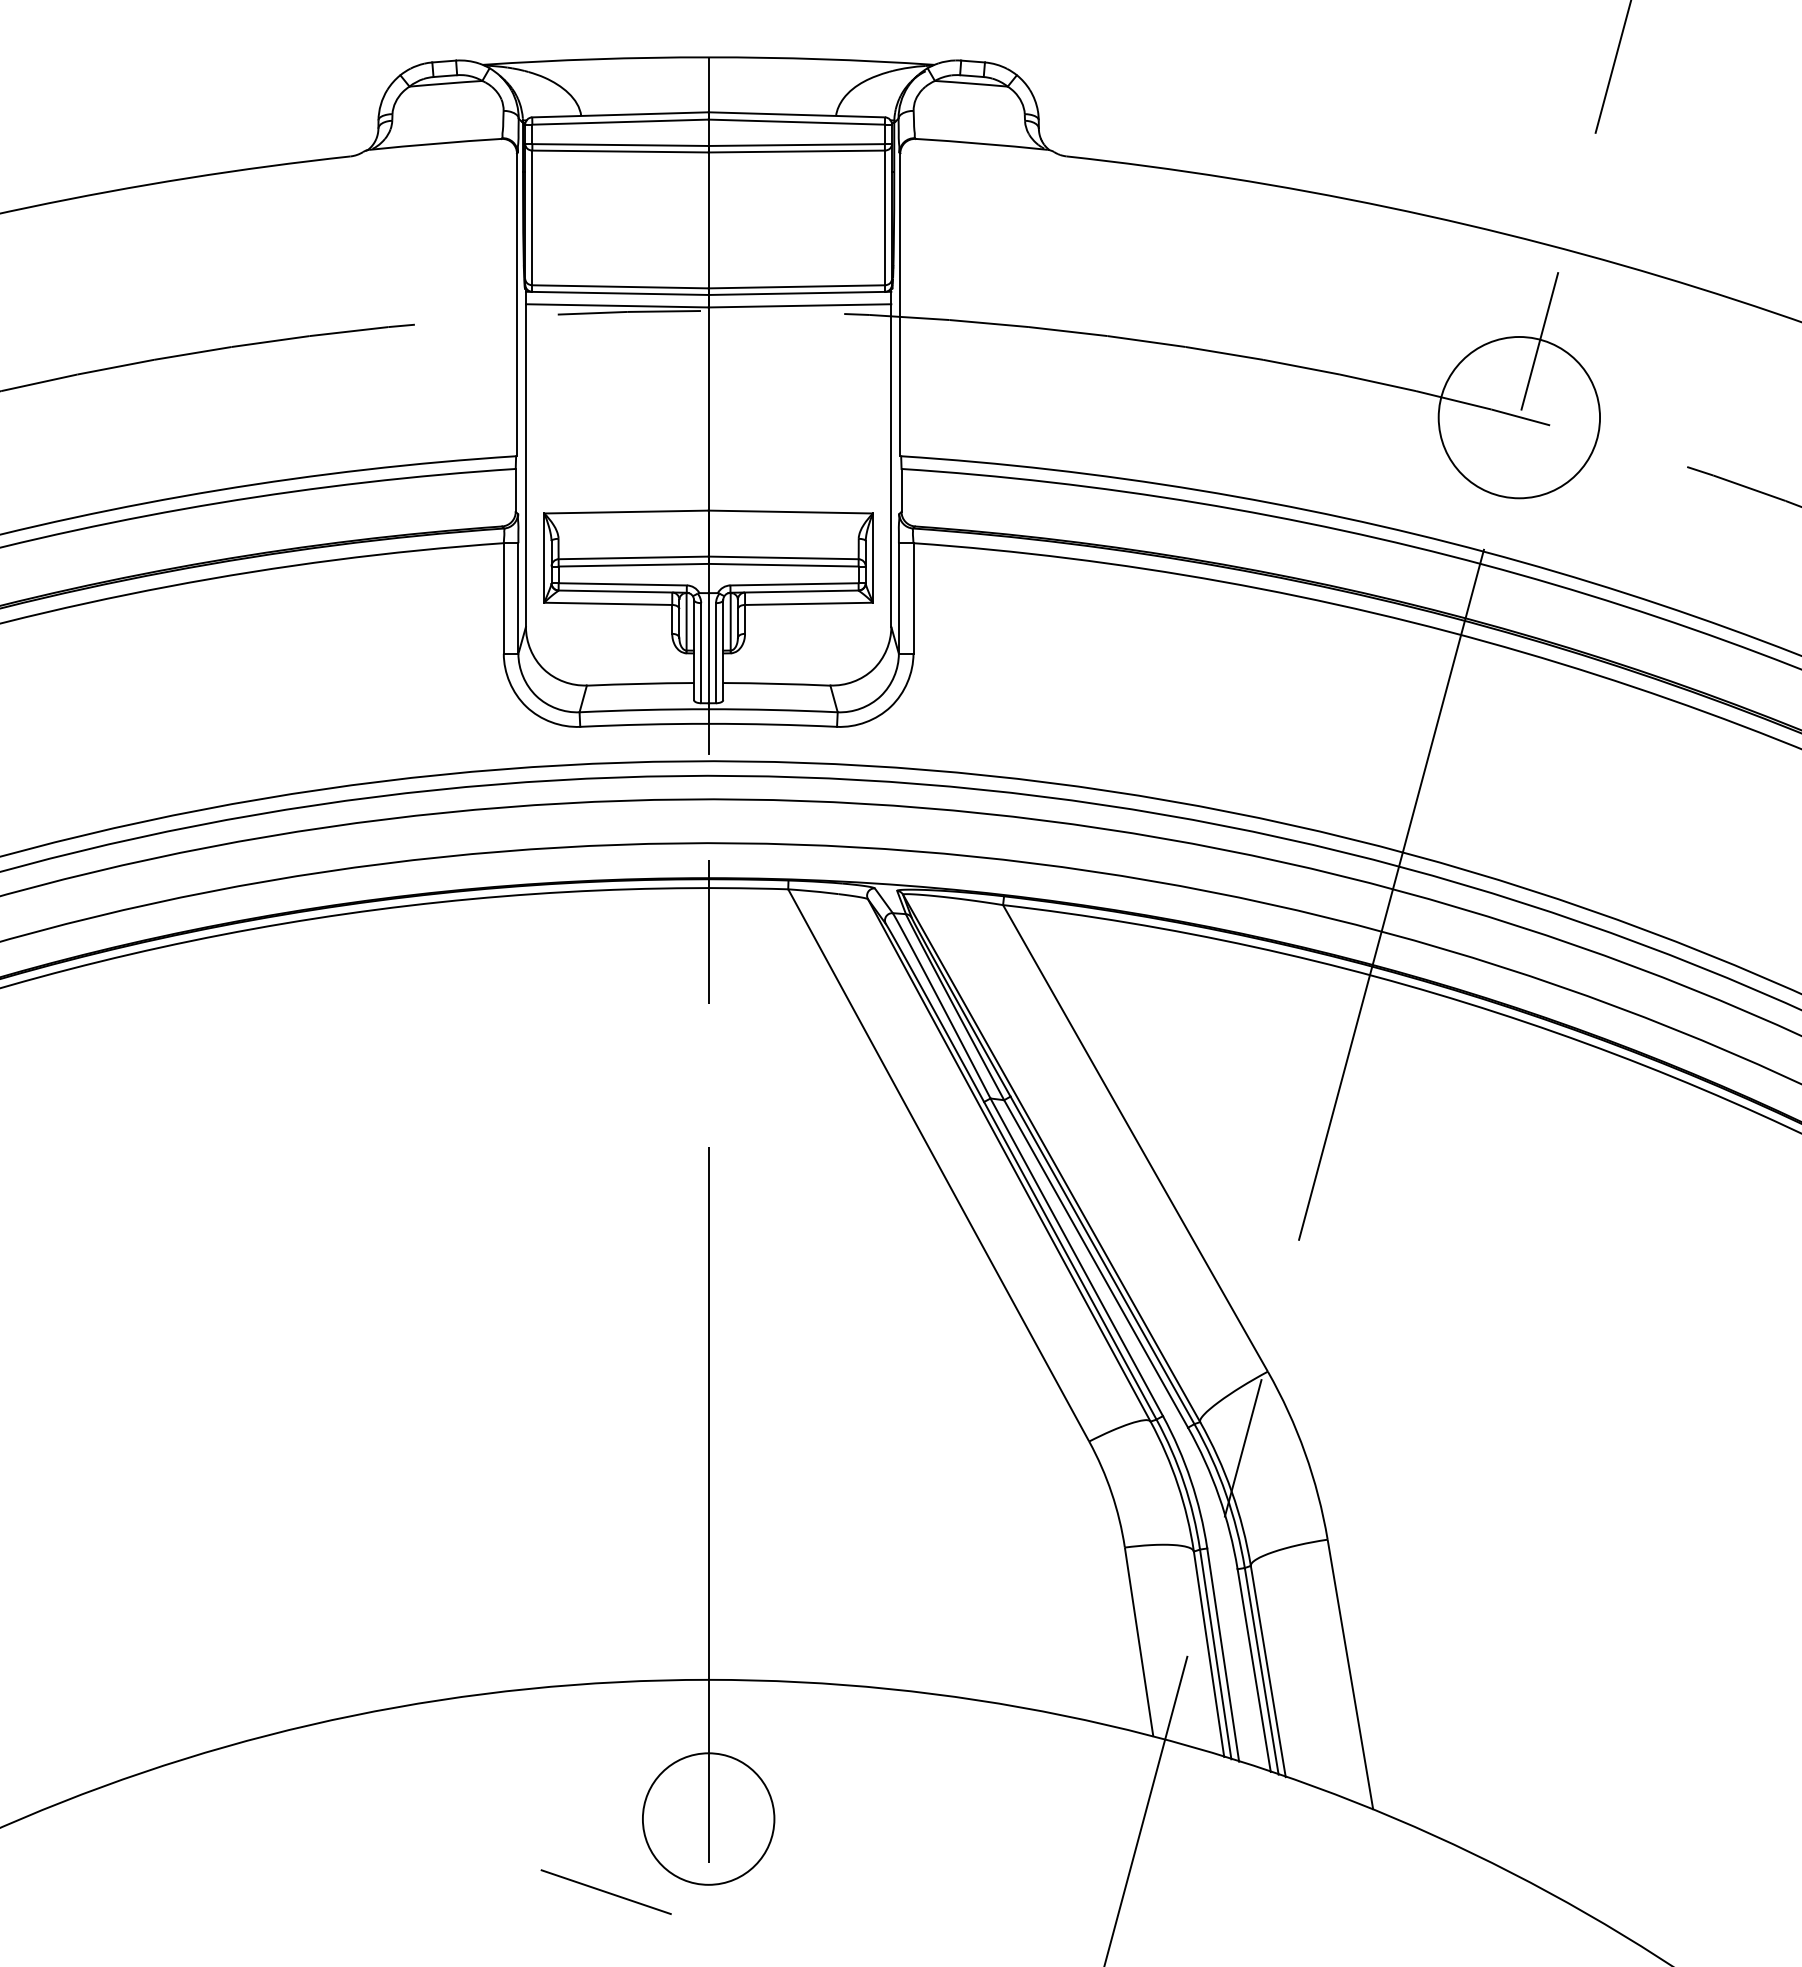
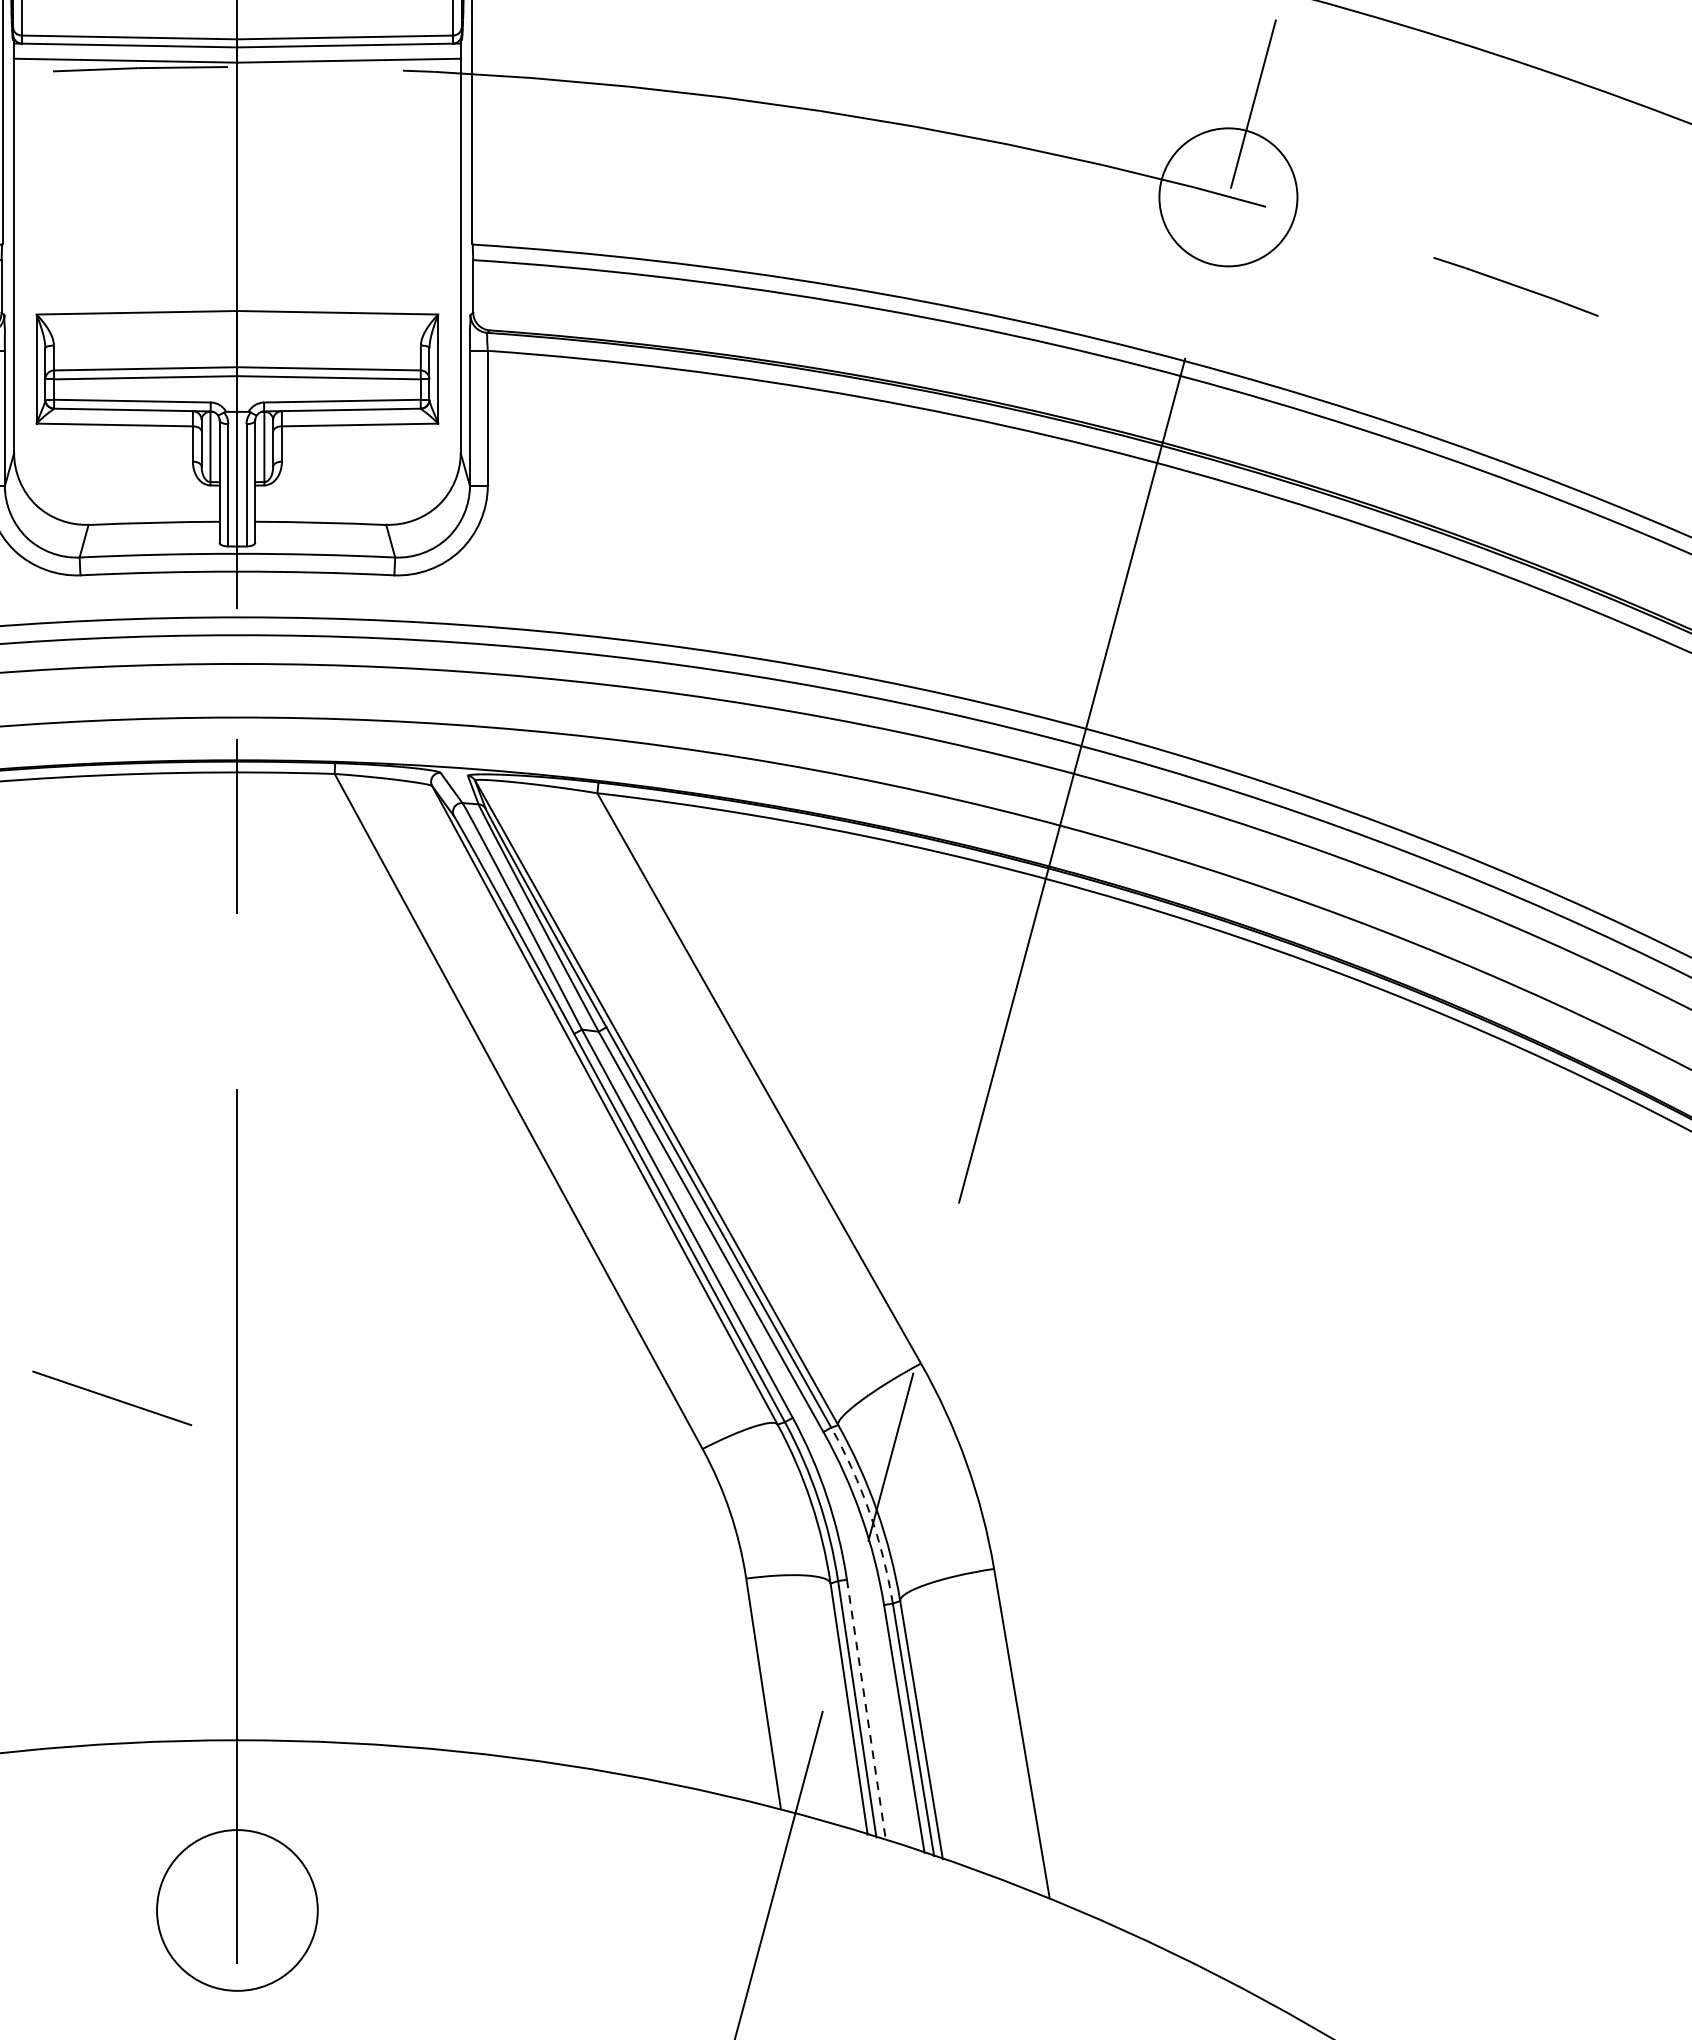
circle: (1519, 417) -> (1228, 197), size x0.7
arc: (1225, 1493) -> (869, 1512), solid -> dashed
line: (1223, 1655) -> (866, 1710), solid -> dashed
line: (605, 1891) -> (111, 1397), moved

